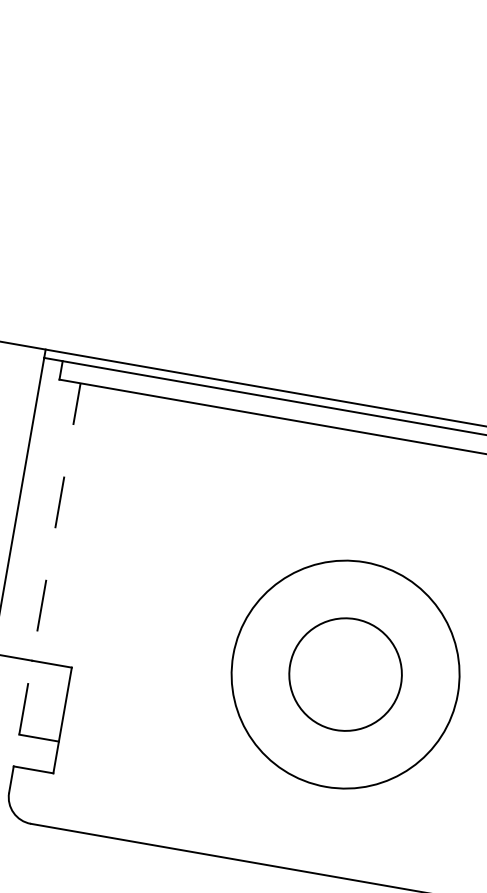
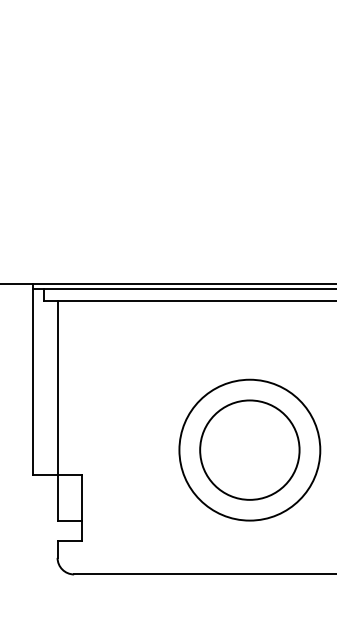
line: (50, 557) -> (57, 410), dashed -> solid
circle: (345, 673) -> (249, 449), size x1.43

